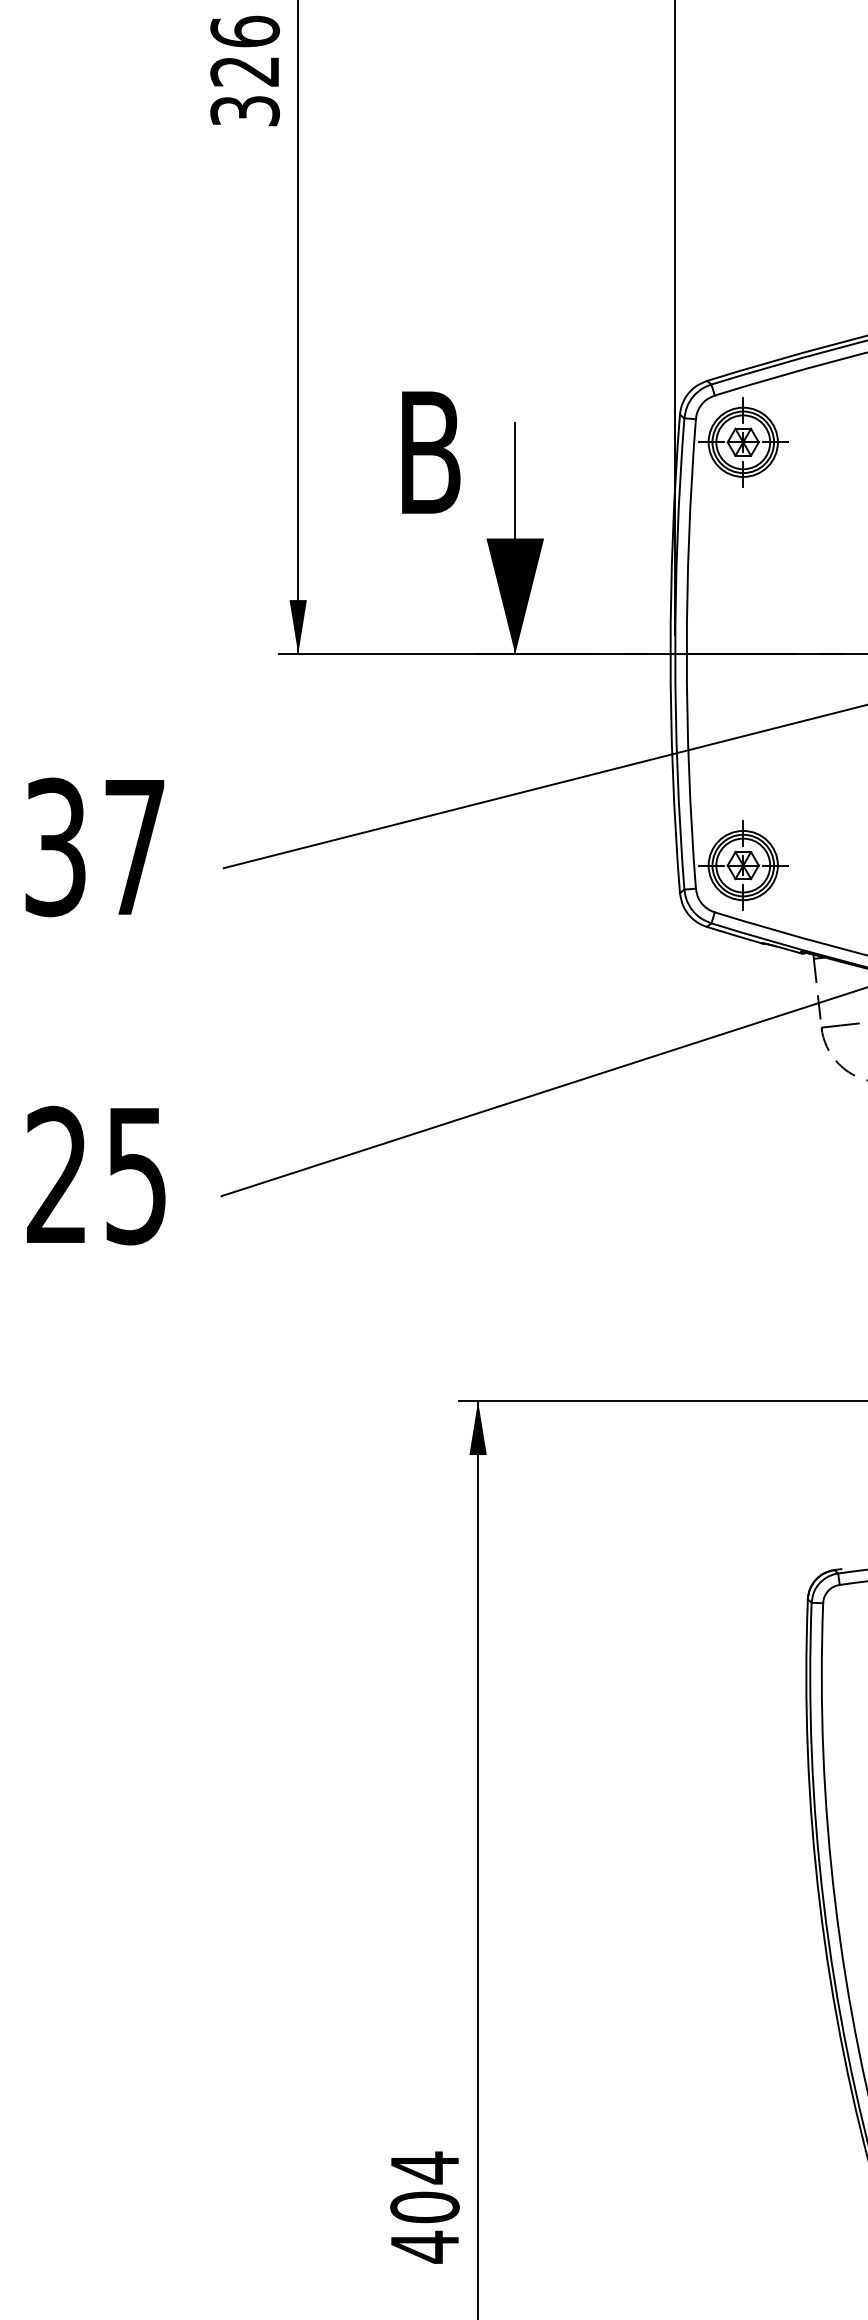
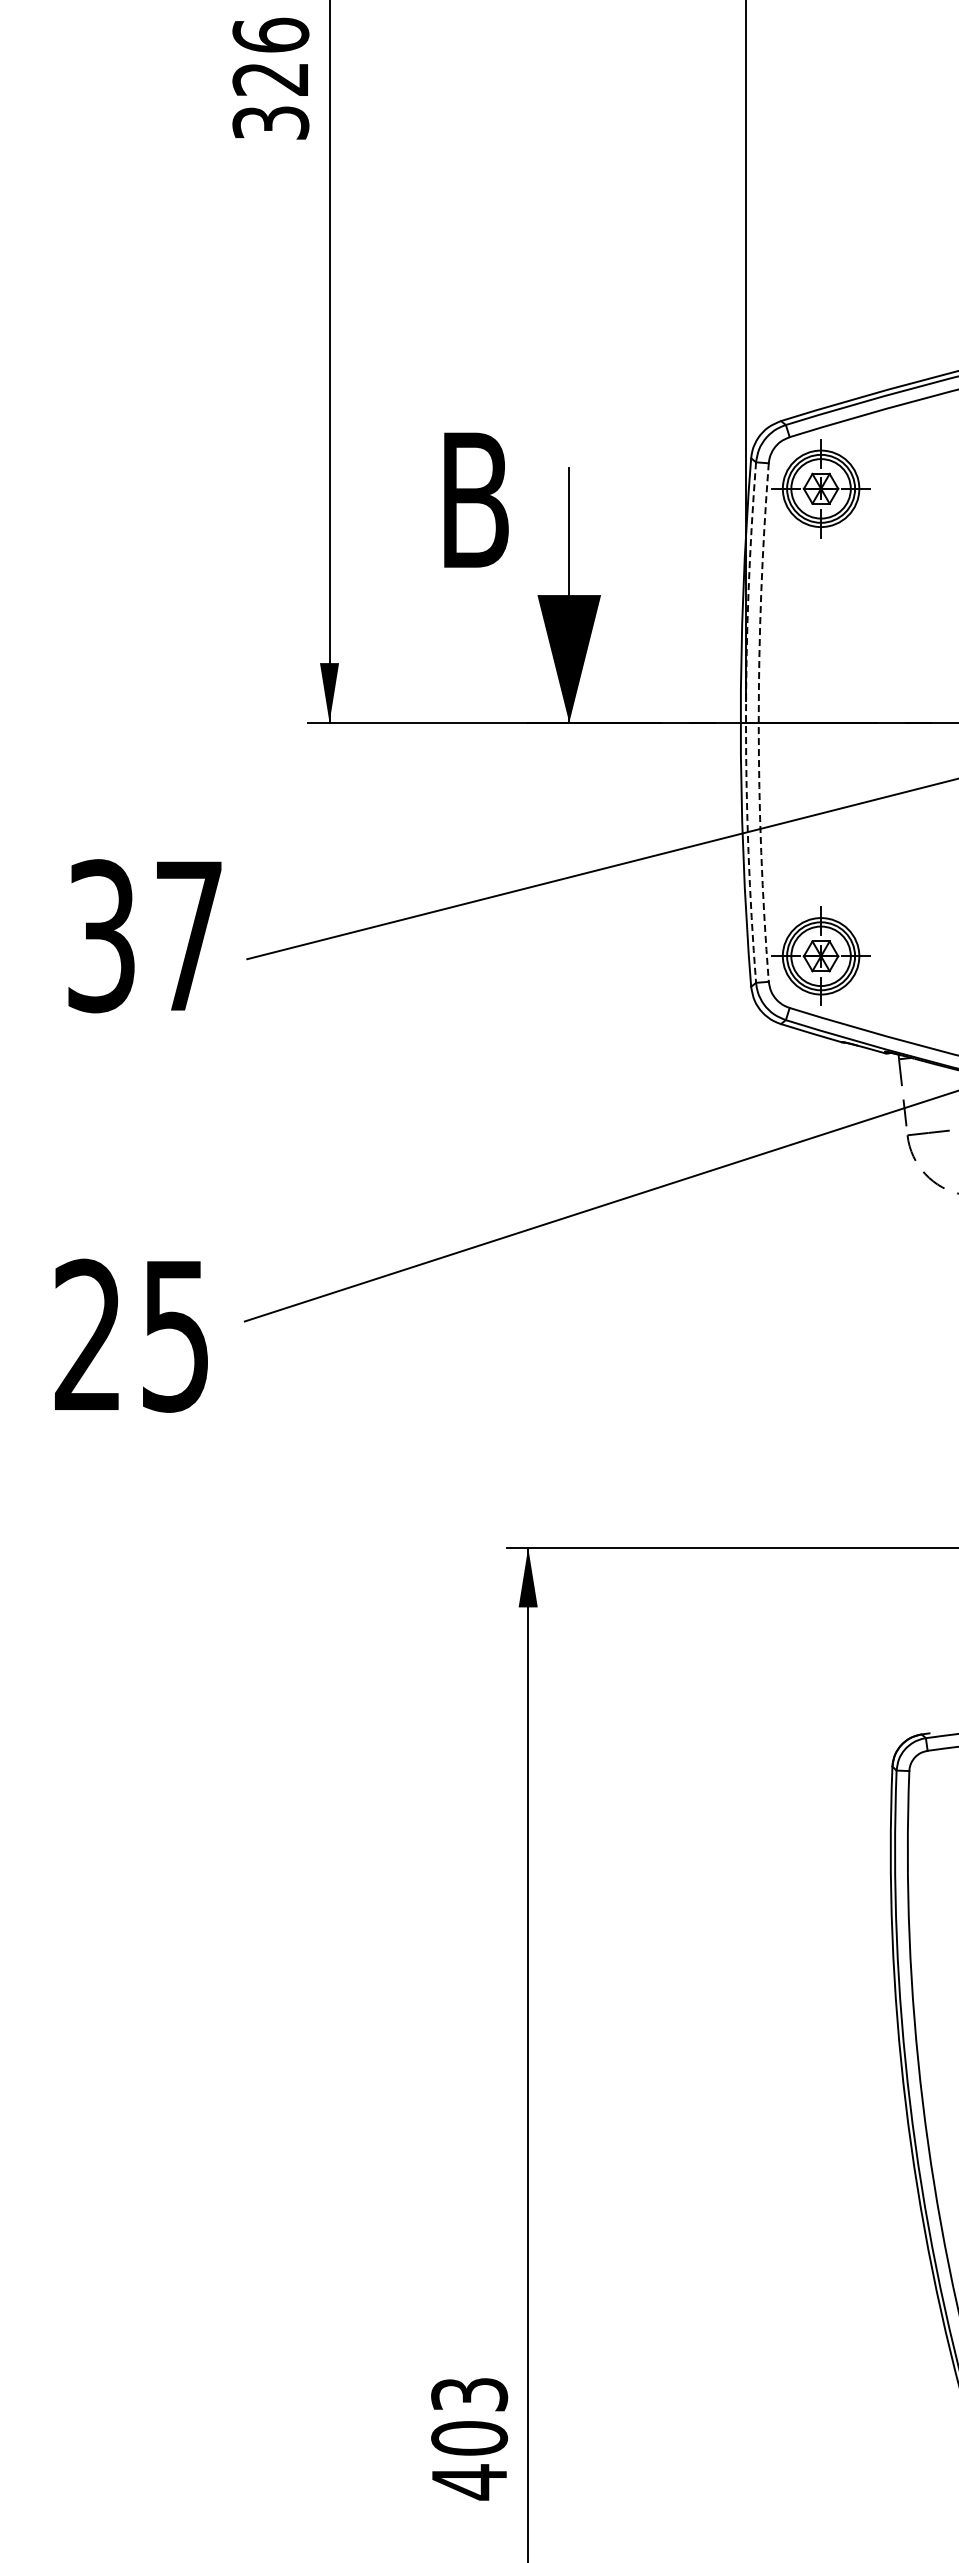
arc: (675, 653) -> (746, 722), solid -> dashed
arc: (686, 653) -> (758, 722), solid -> dashed
text: (94, 847) -> (144, 936), moved
text: (96, 1175) -> (131, 1335), moved
text: (424, 2167) -> (469, 2394), 404 -> 403

